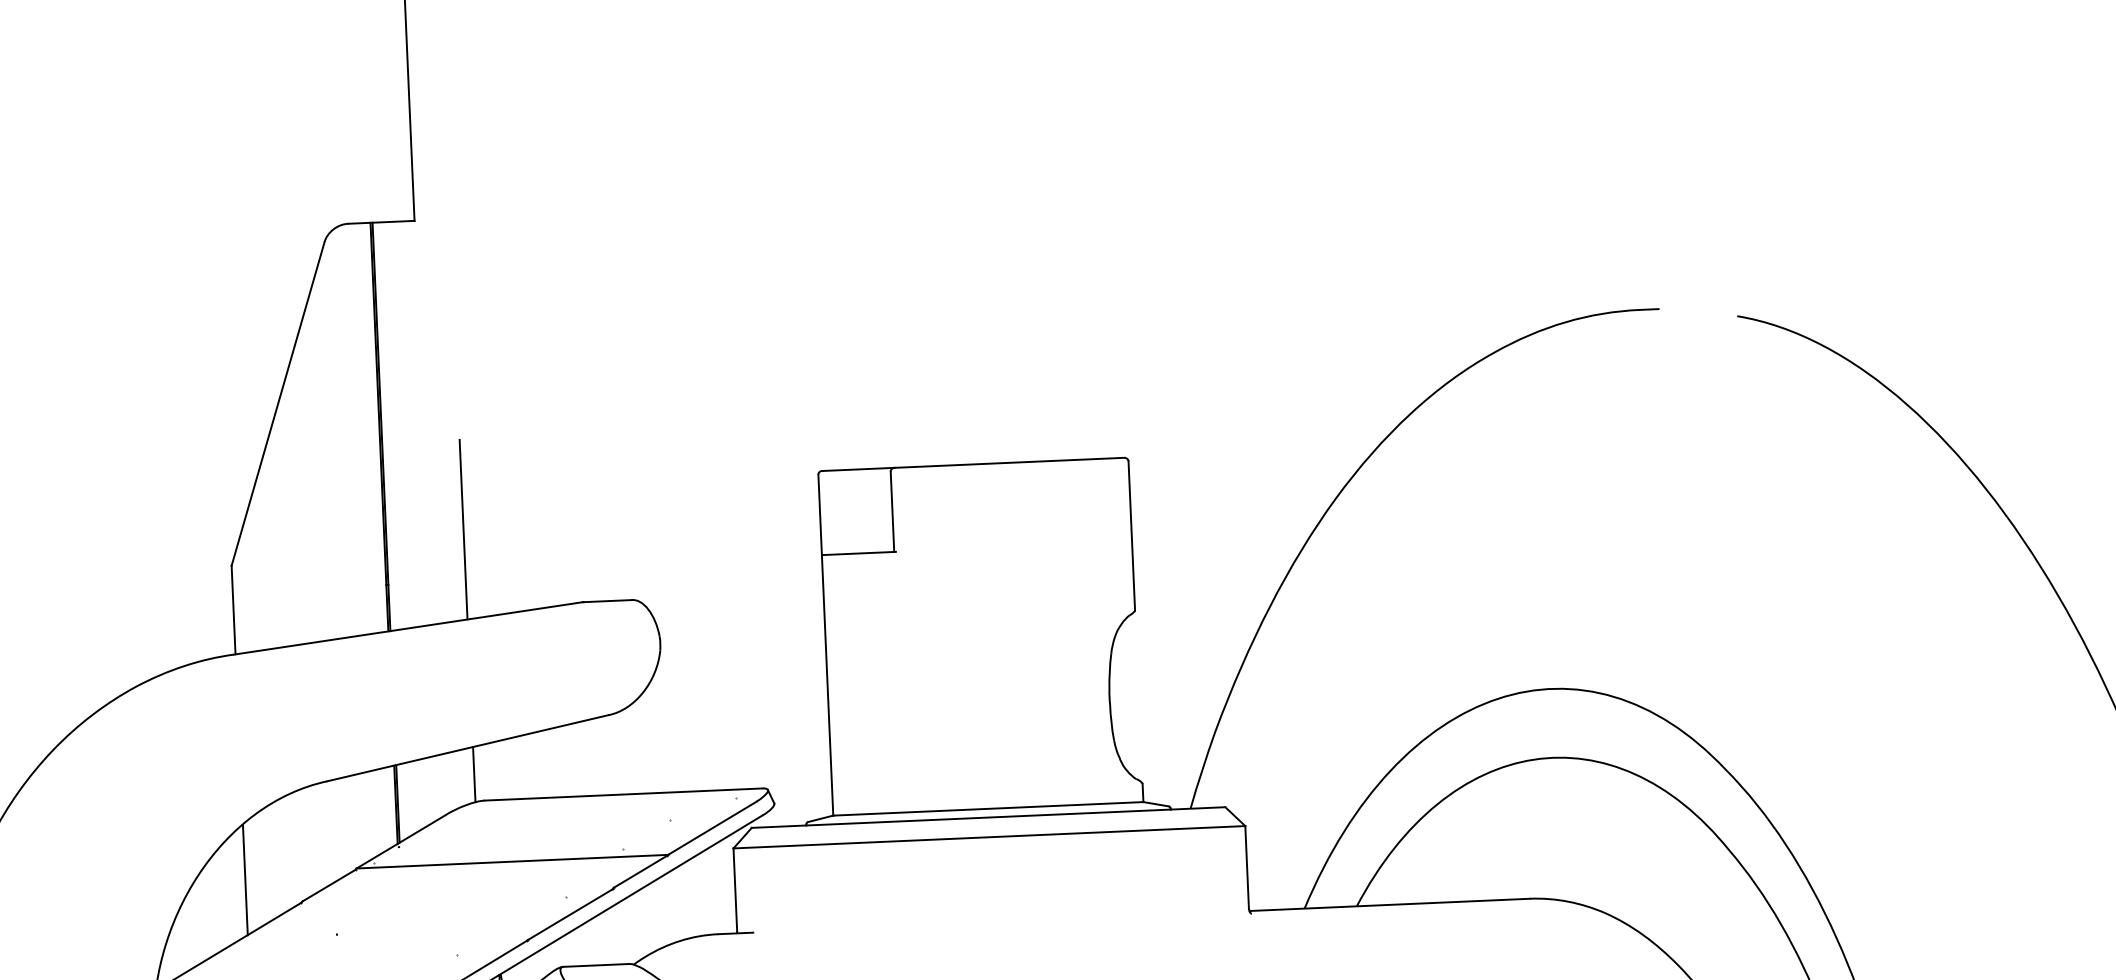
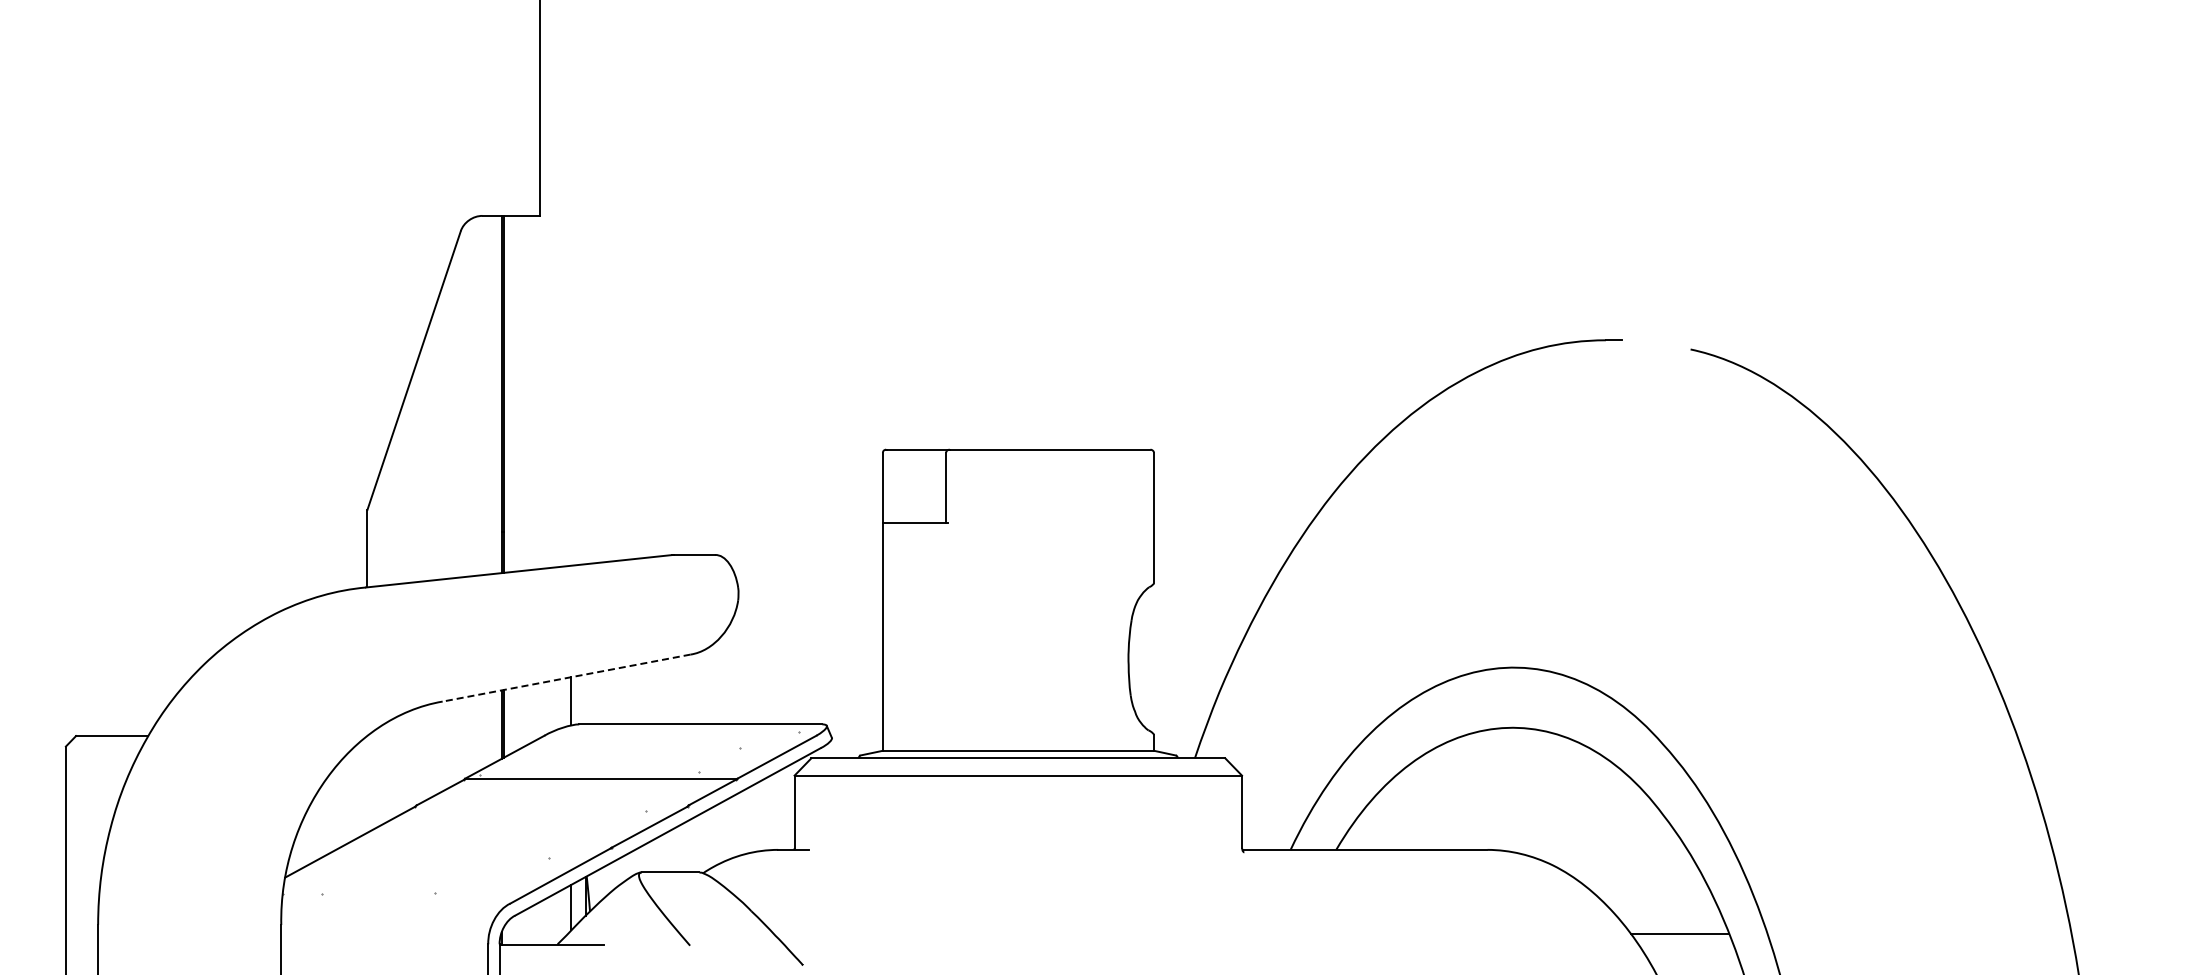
line: (463, 528) -> (571, 486), removed
line: (467, 748) -> (566, 678), solid -> dashed
line: (245, 879) -> (367, 784), removed

